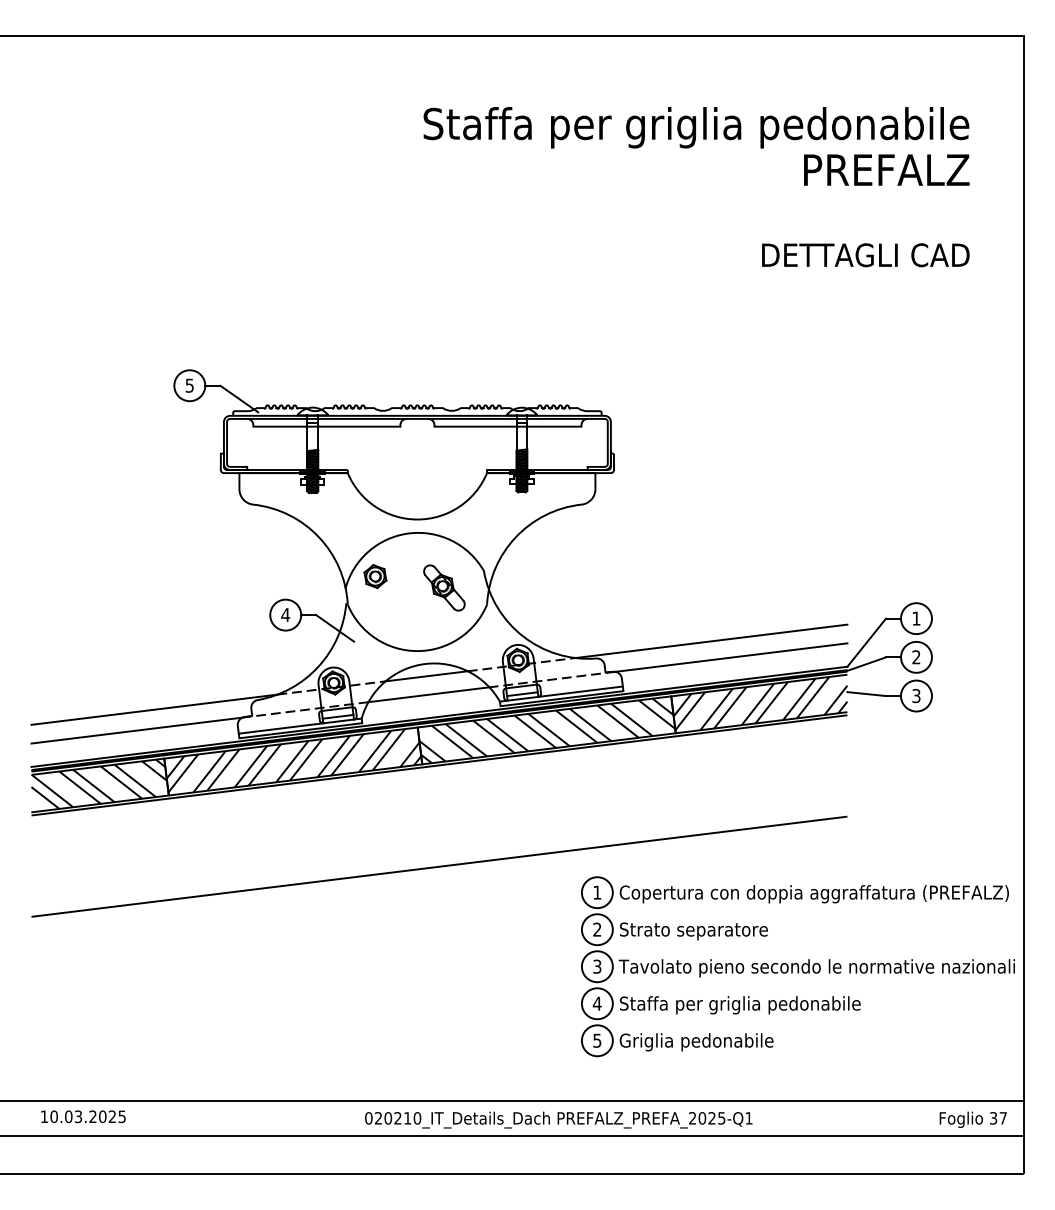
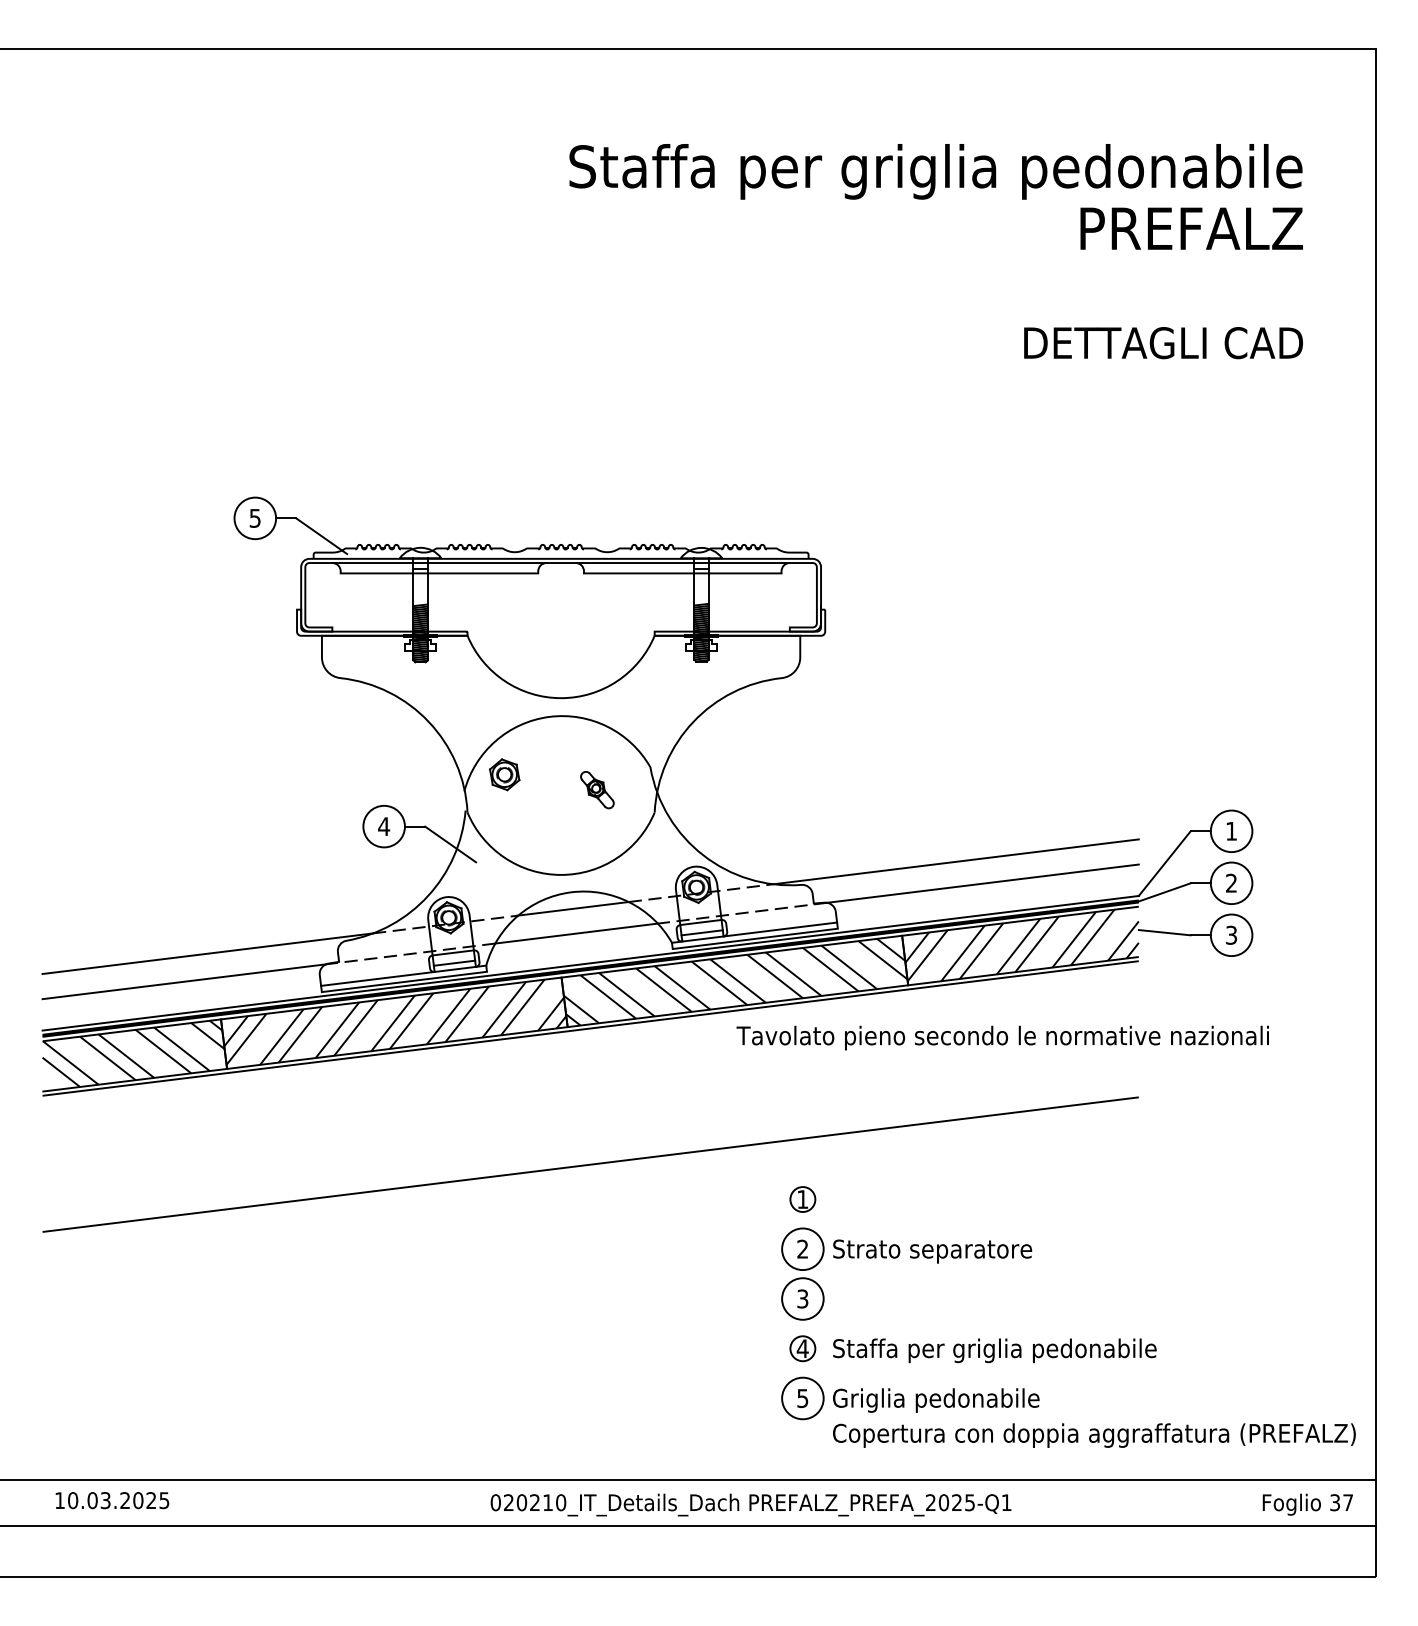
part: (444, 587) -> (597, 789), size x0.6
circle: (597, 892) -> (802, 1199), size x0.6
text: (814, 894) -> (1094, 1435), moved
text: (816, 967) -> (1002, 1037), moved
circle: (597, 1003) -> (802, 1348), size x0.6

